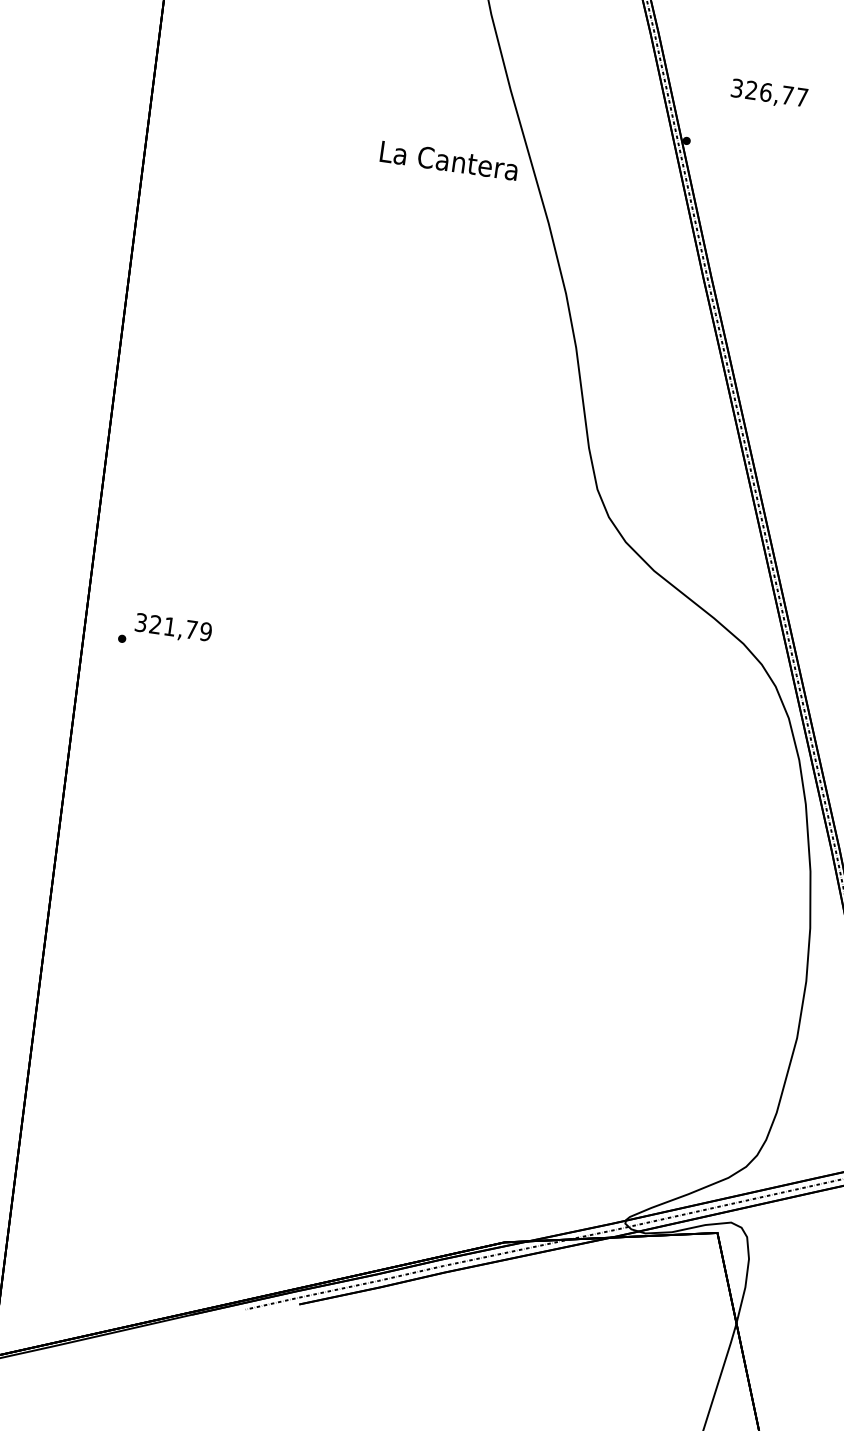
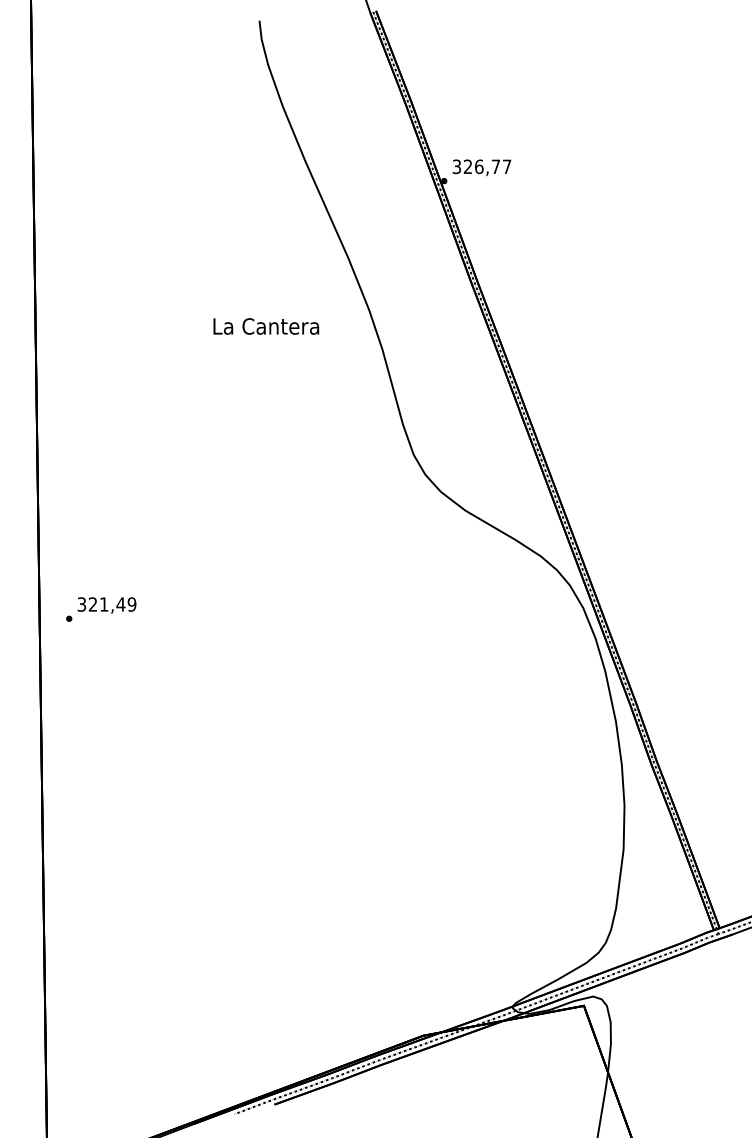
text: (768, 93) -> (481, 167), moved
text: (449, 160) -> (266, 326), moved
text: (191, 629) -> (120, 604), 321,79 -> 321,49

